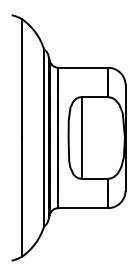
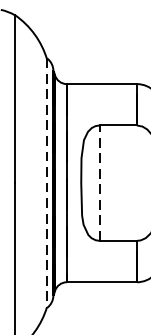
line: (81, 137) -> (99, 182), solid -> dashed
line: (44, 138) -> (47, 183), solid -> dashed

